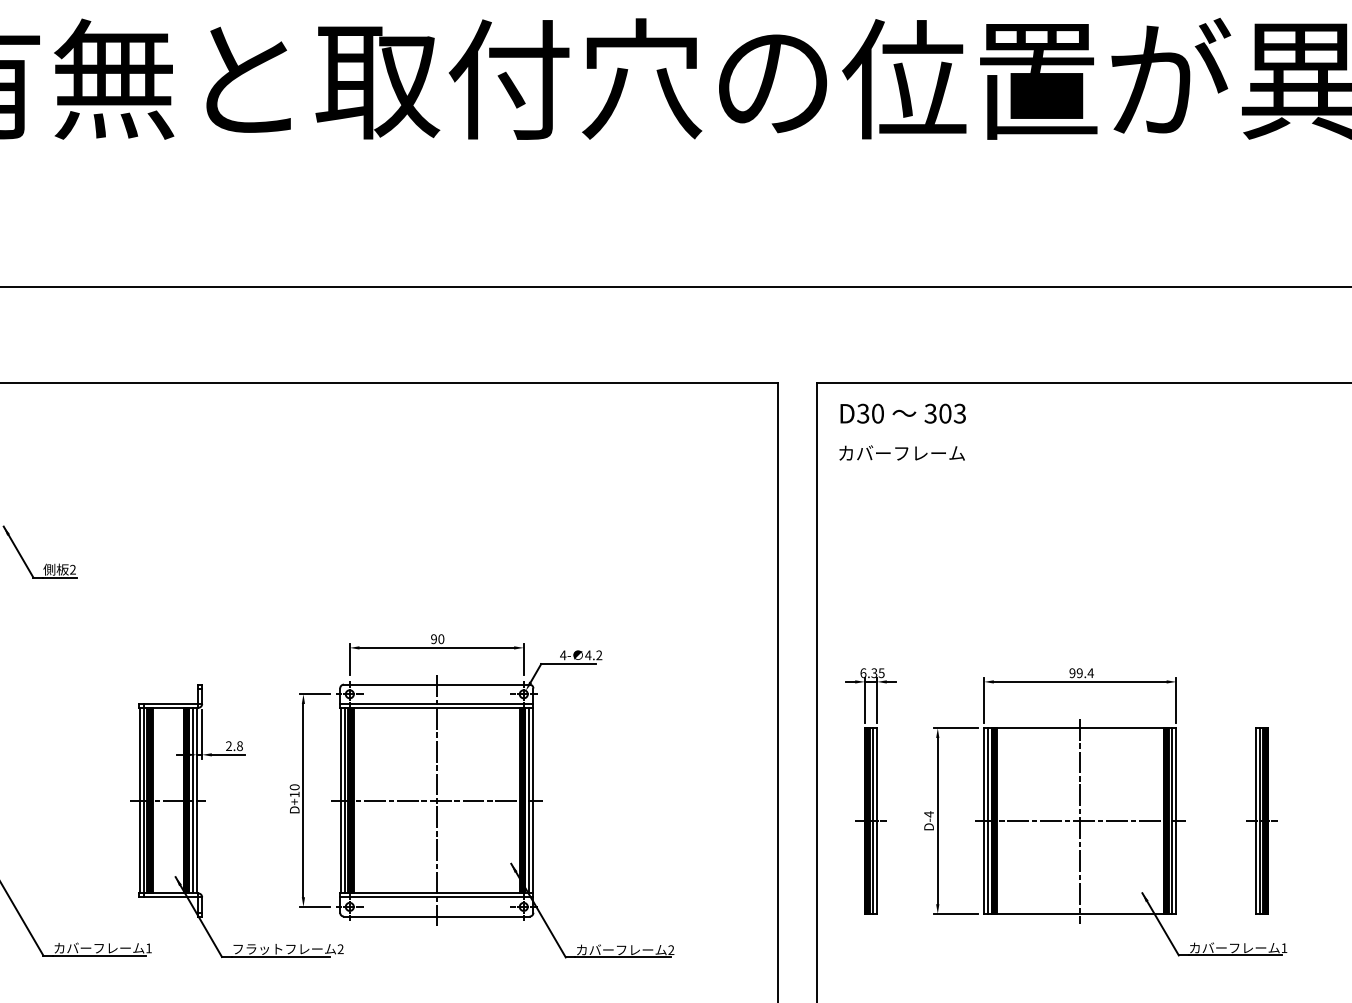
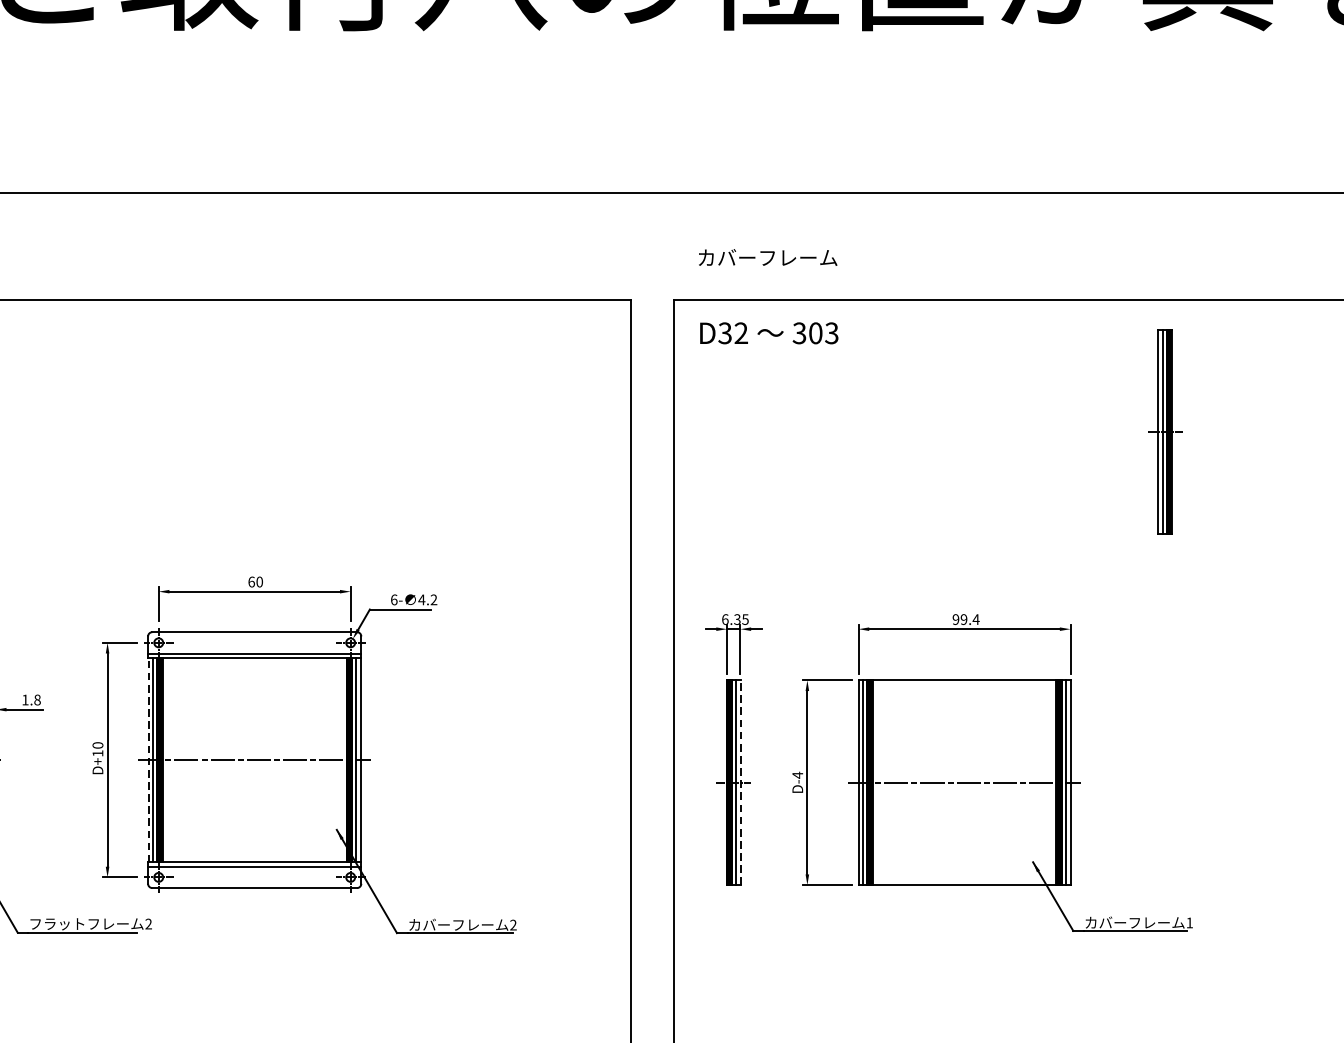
text: (877, 413) -> (740, 333), D30 -> D32
text: (901, 452) -> (767, 256), moved
text: (434, 639) -> (252, 582), 90 -> 60
text: (563, 655) -> (394, 600), 4- -> 6-
text: (228, 745) -> (24, 699), 2.8 -> 1.8
line: (340, 800) -> (148, 760), solid -> dashed
line: (436, 800) -> (254, 760), removed
line: (1080, 820) -> (964, 782), removed
part: (1261, 820) -> (1164, 431), moved
line: (877, 821) -> (740, 783), solid -> dashed

